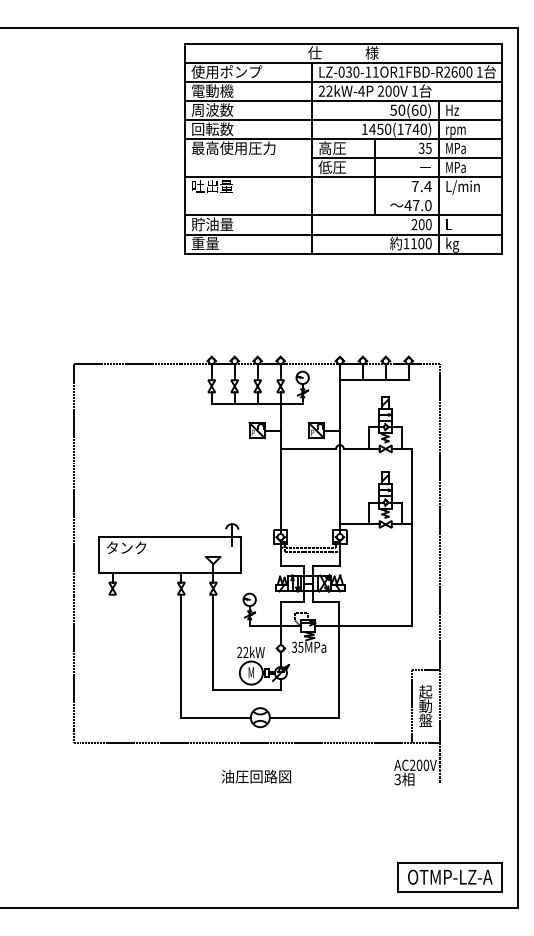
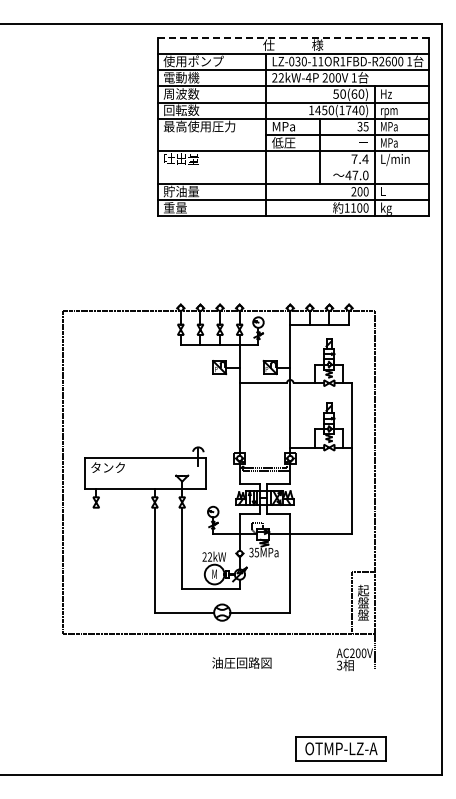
line: (343, 43) -> (293, 37), solid -> dashed
text: (332, 148) -> (283, 126), 高圧 -> MPa
text: (425, 705) -> (363, 602), 動 -> 盤
text: (255, 776) -> (241, 662), moved
part: (449, 876) -> (340, 748), moved

